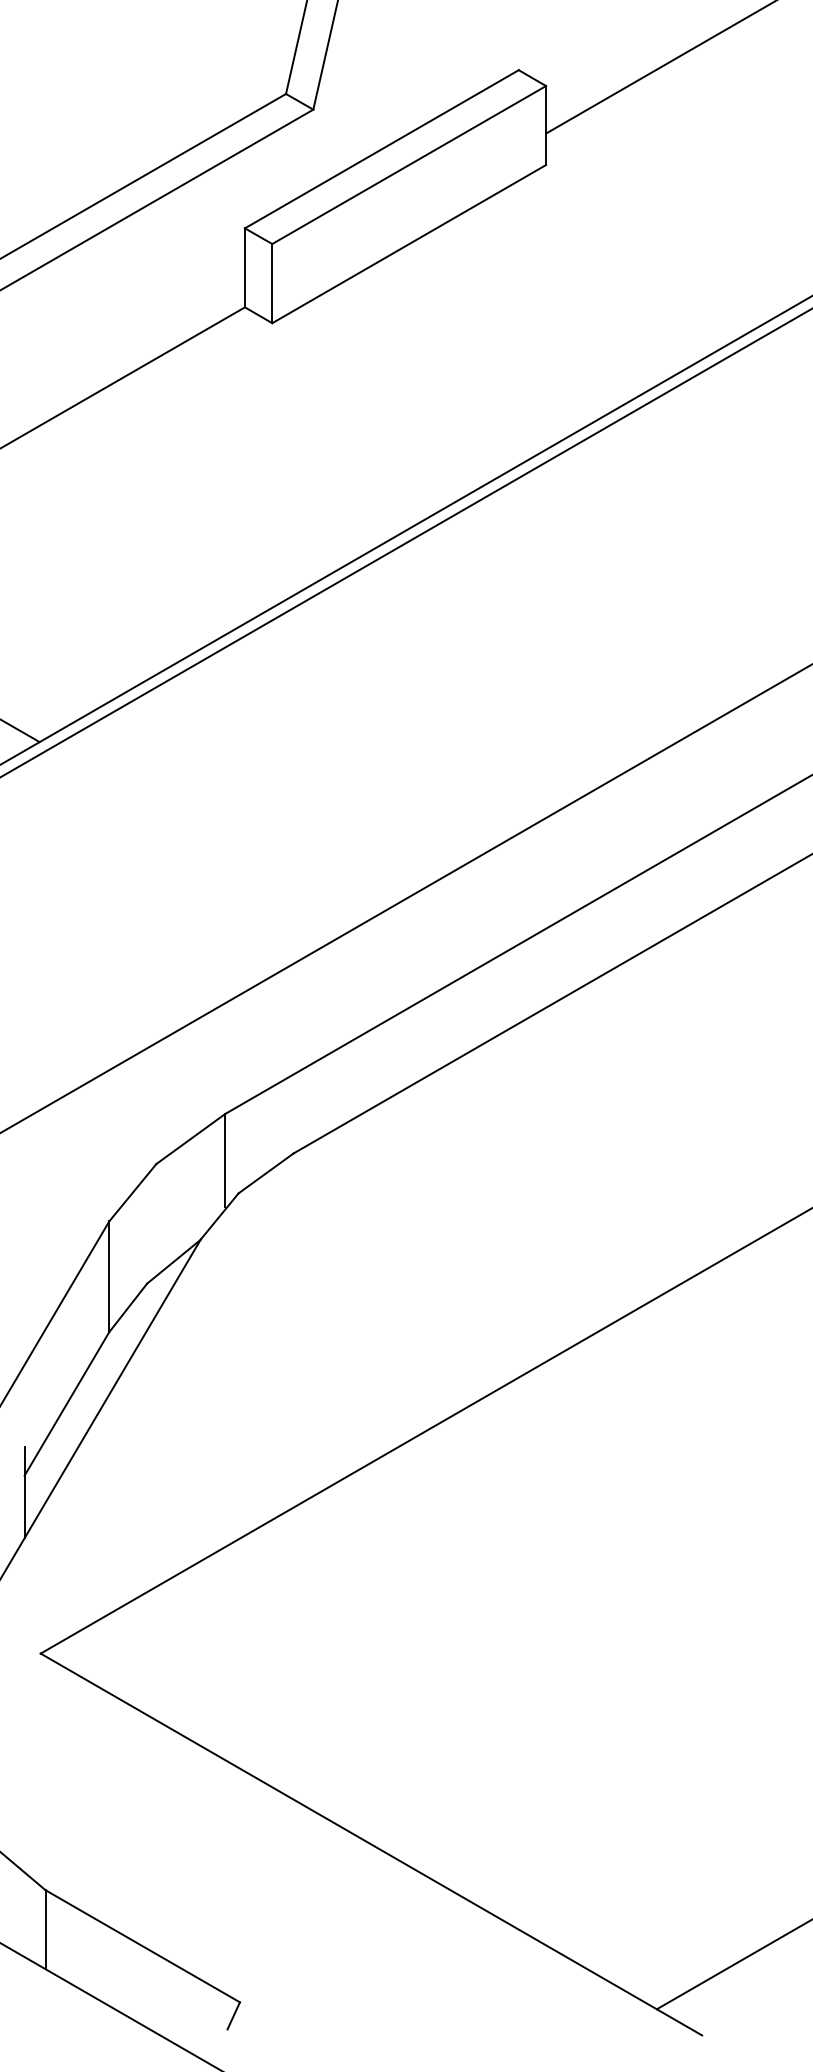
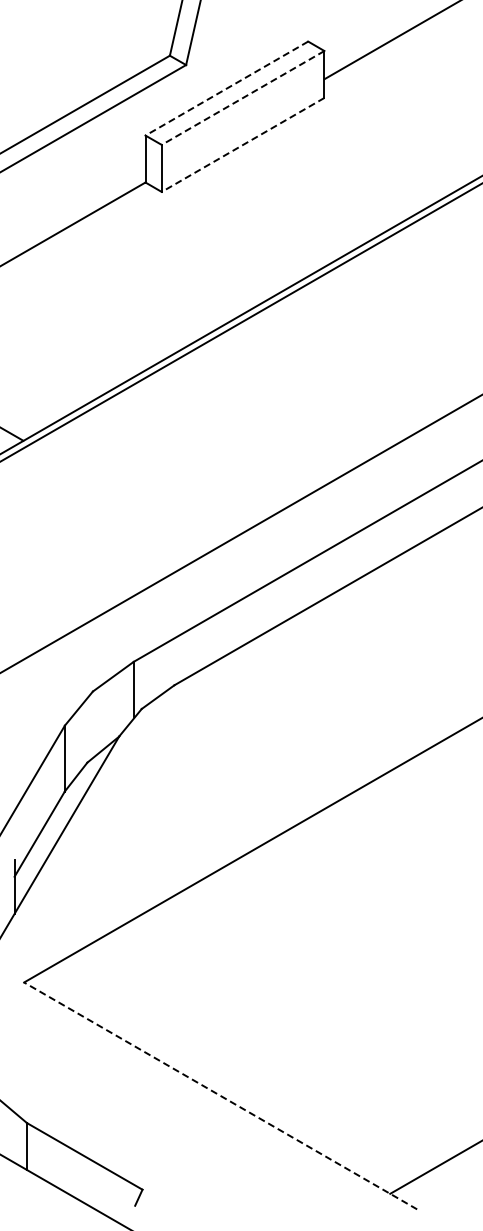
line: (381, 149) -> (226, 88), solid -> dashed
line: (409, 164) -> (243, 97), solid -> dashed
line: (409, 243) -> (243, 144), solid -> dashed
line: (371, 1843) -> (220, 1095), solid -> dashed

